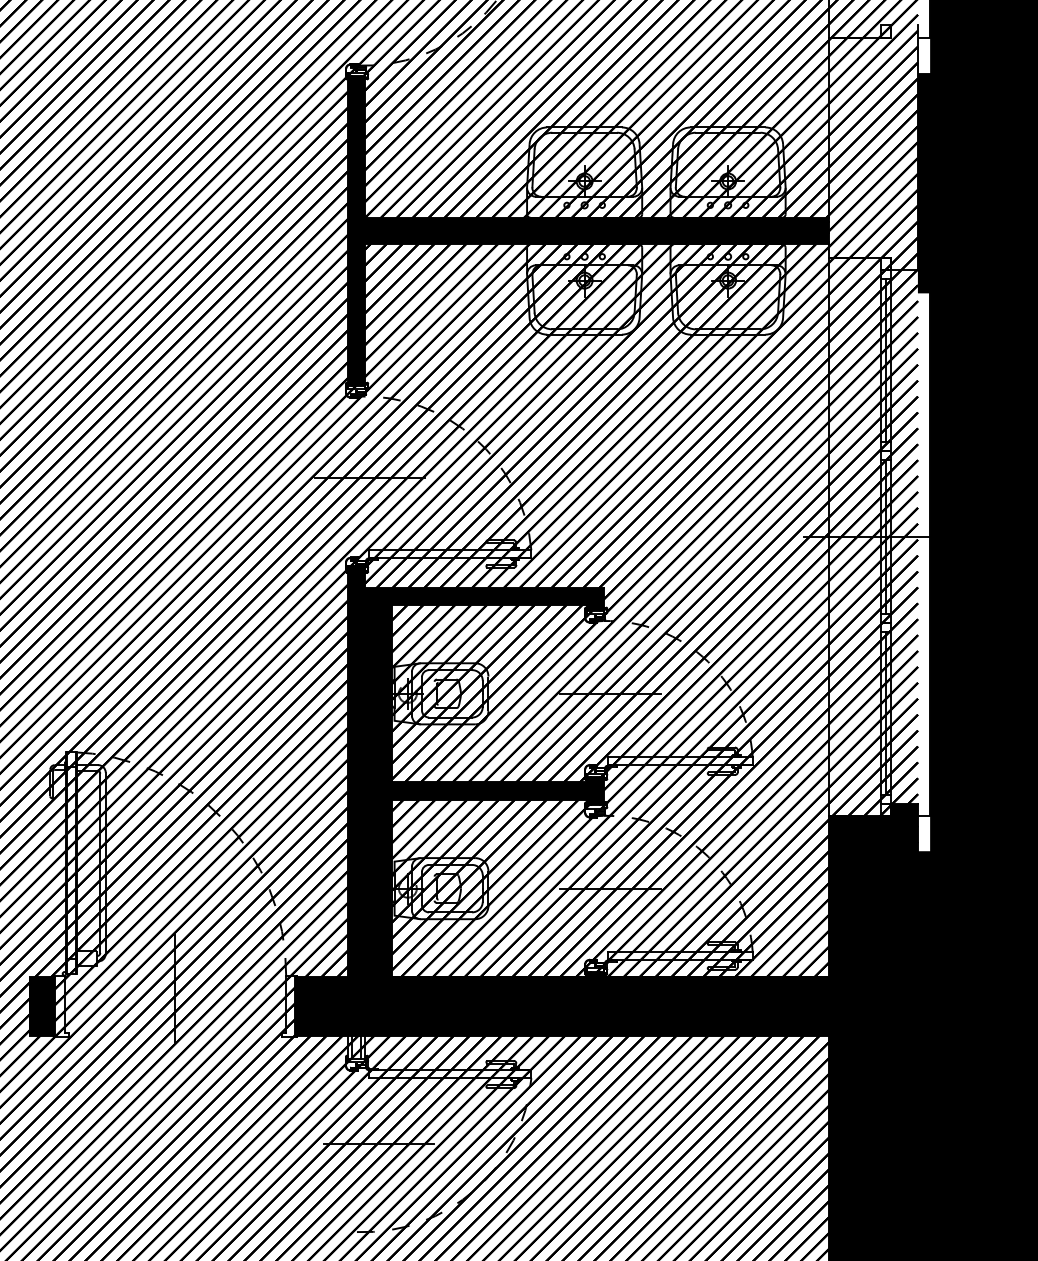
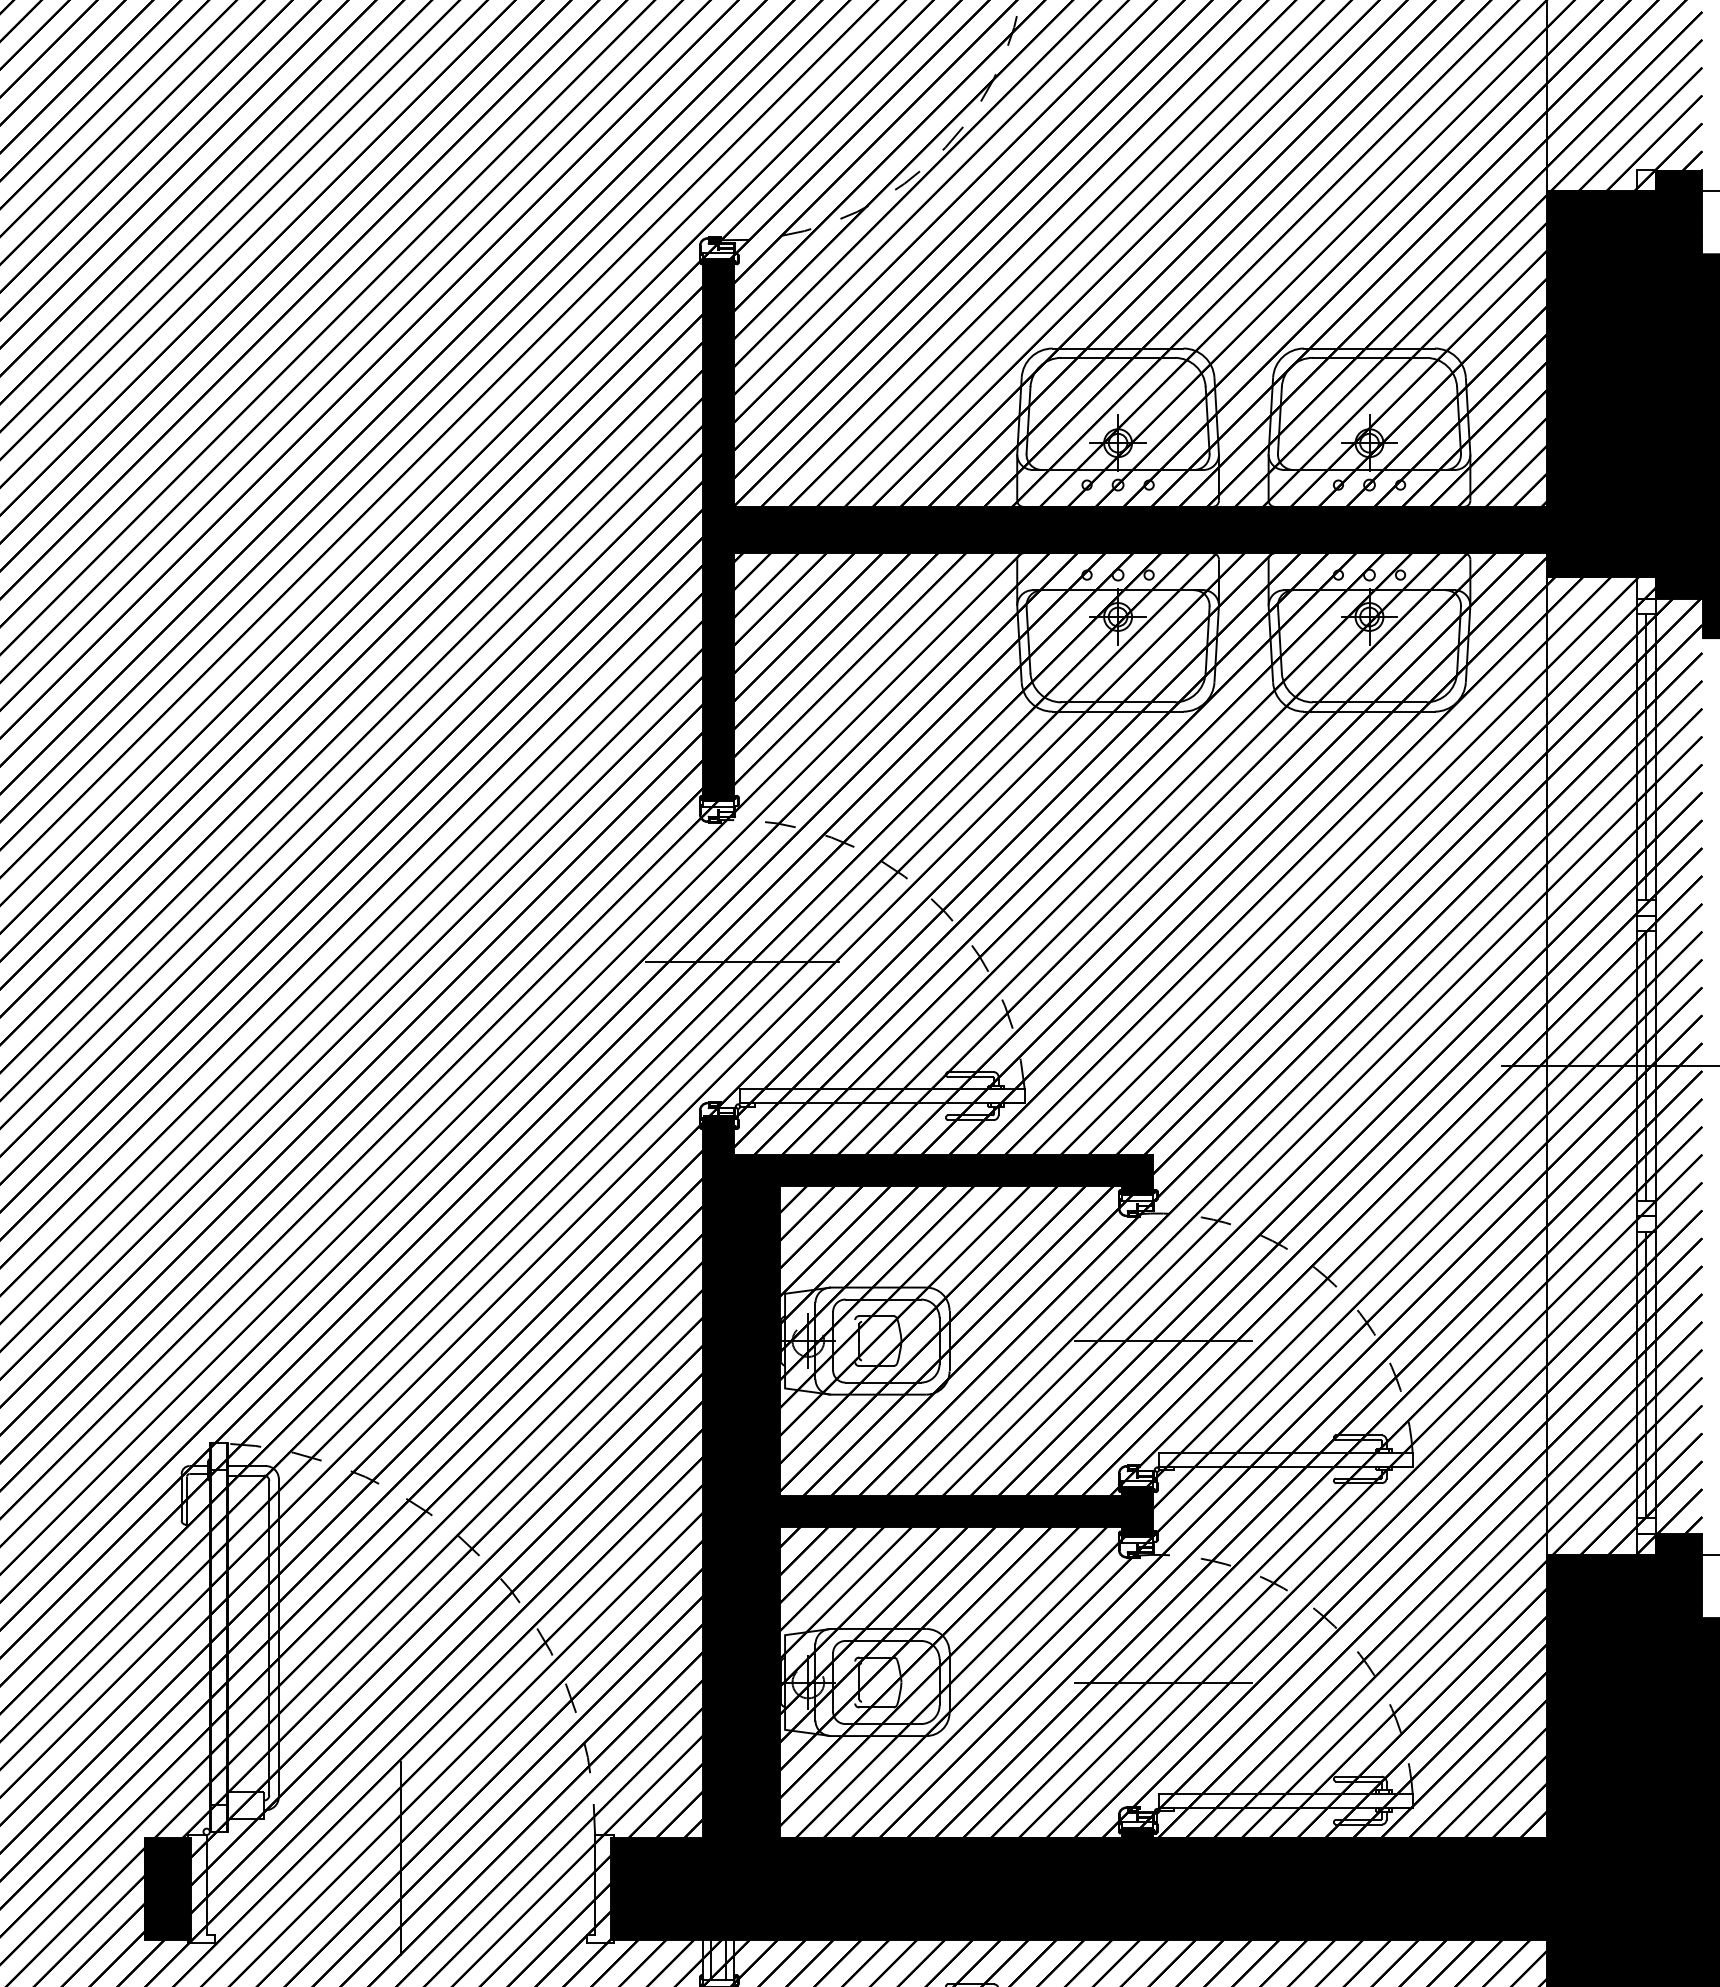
fill: (873, 147) -> (1624, 383), added

